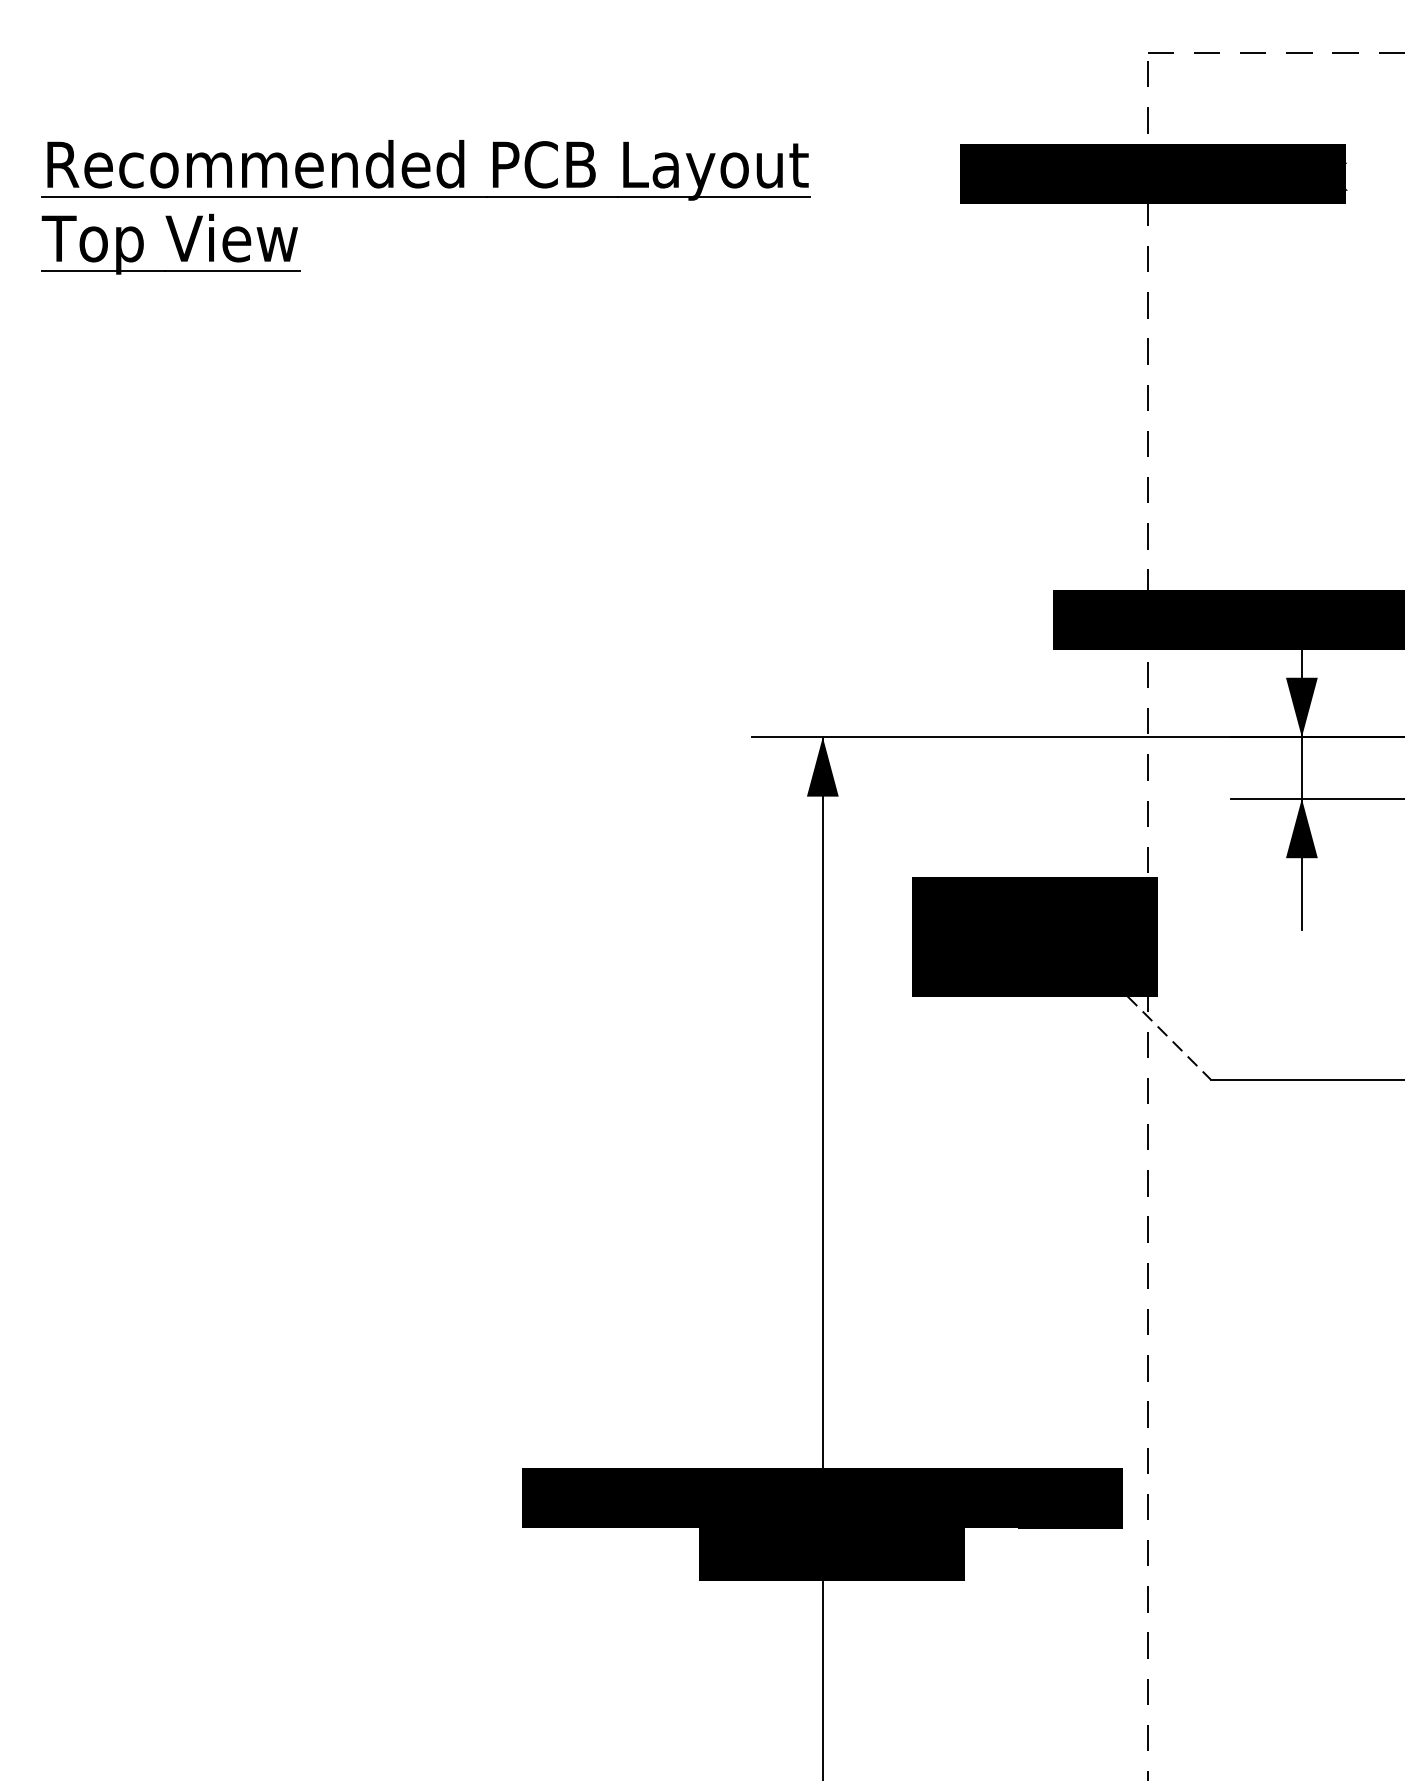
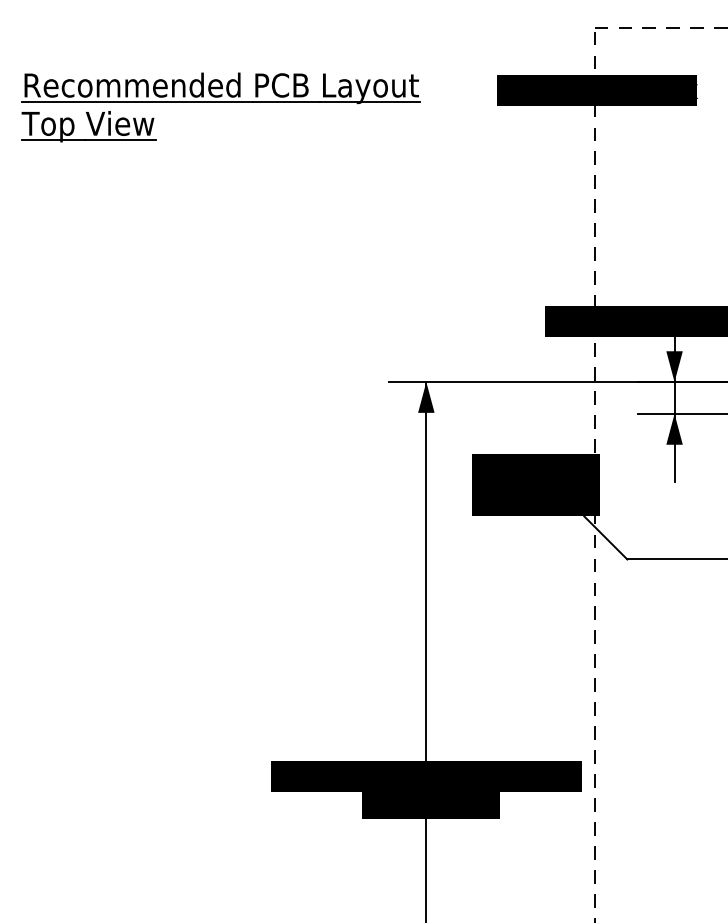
line: (1170, 1039) -> (606, 538), dashed -> solid

